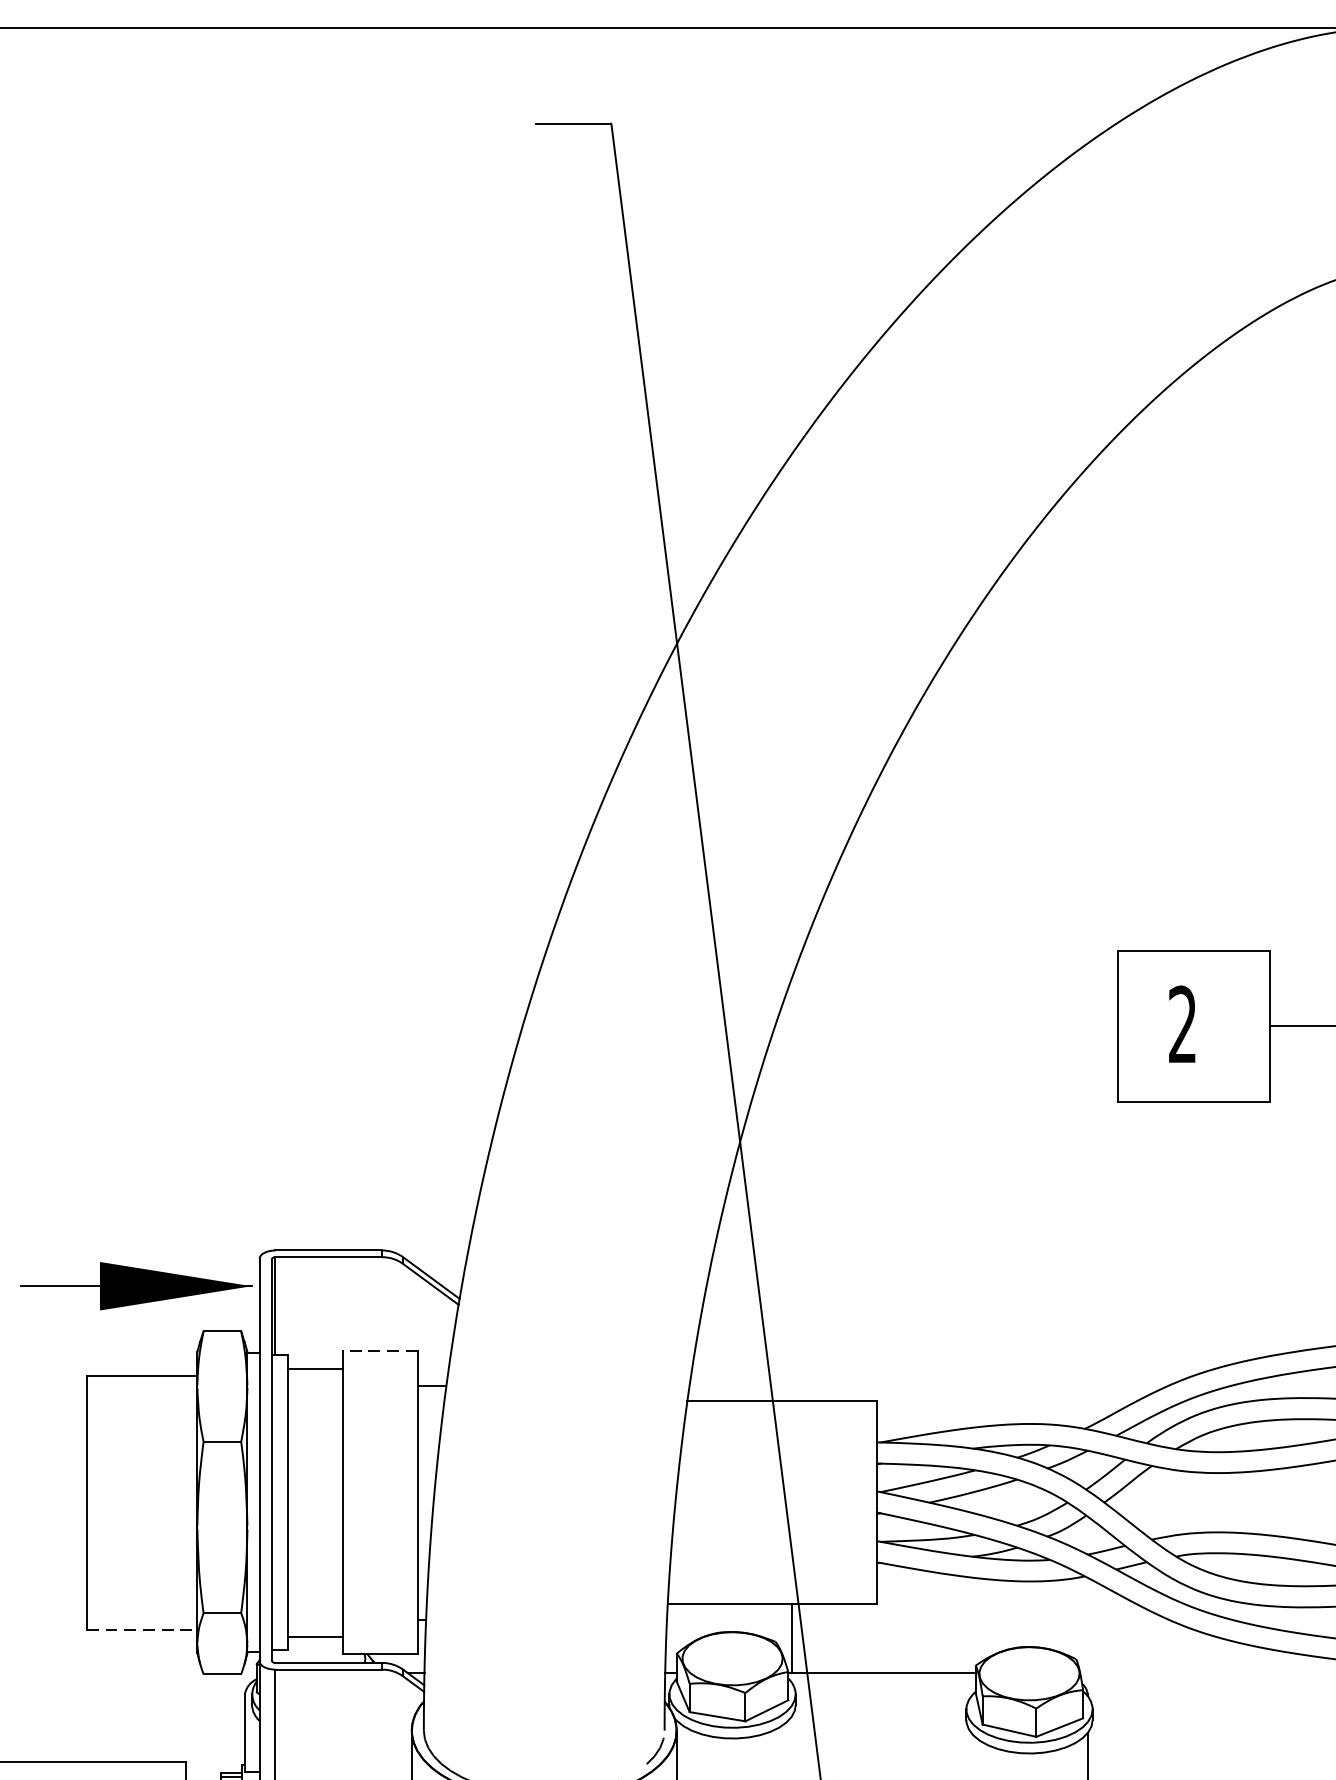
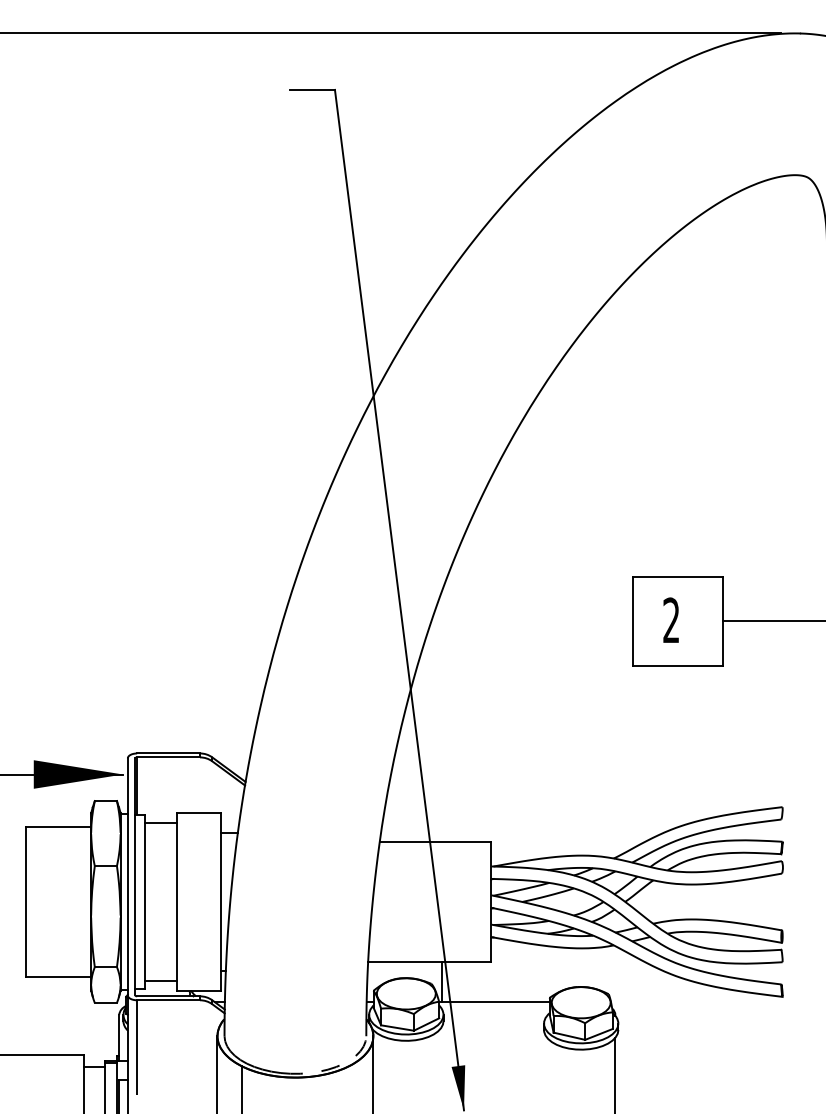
line: (381, 1350) -> (199, 812), dashed -> solid
line: (141, 1629) -> (58, 976), dashed -> solid

